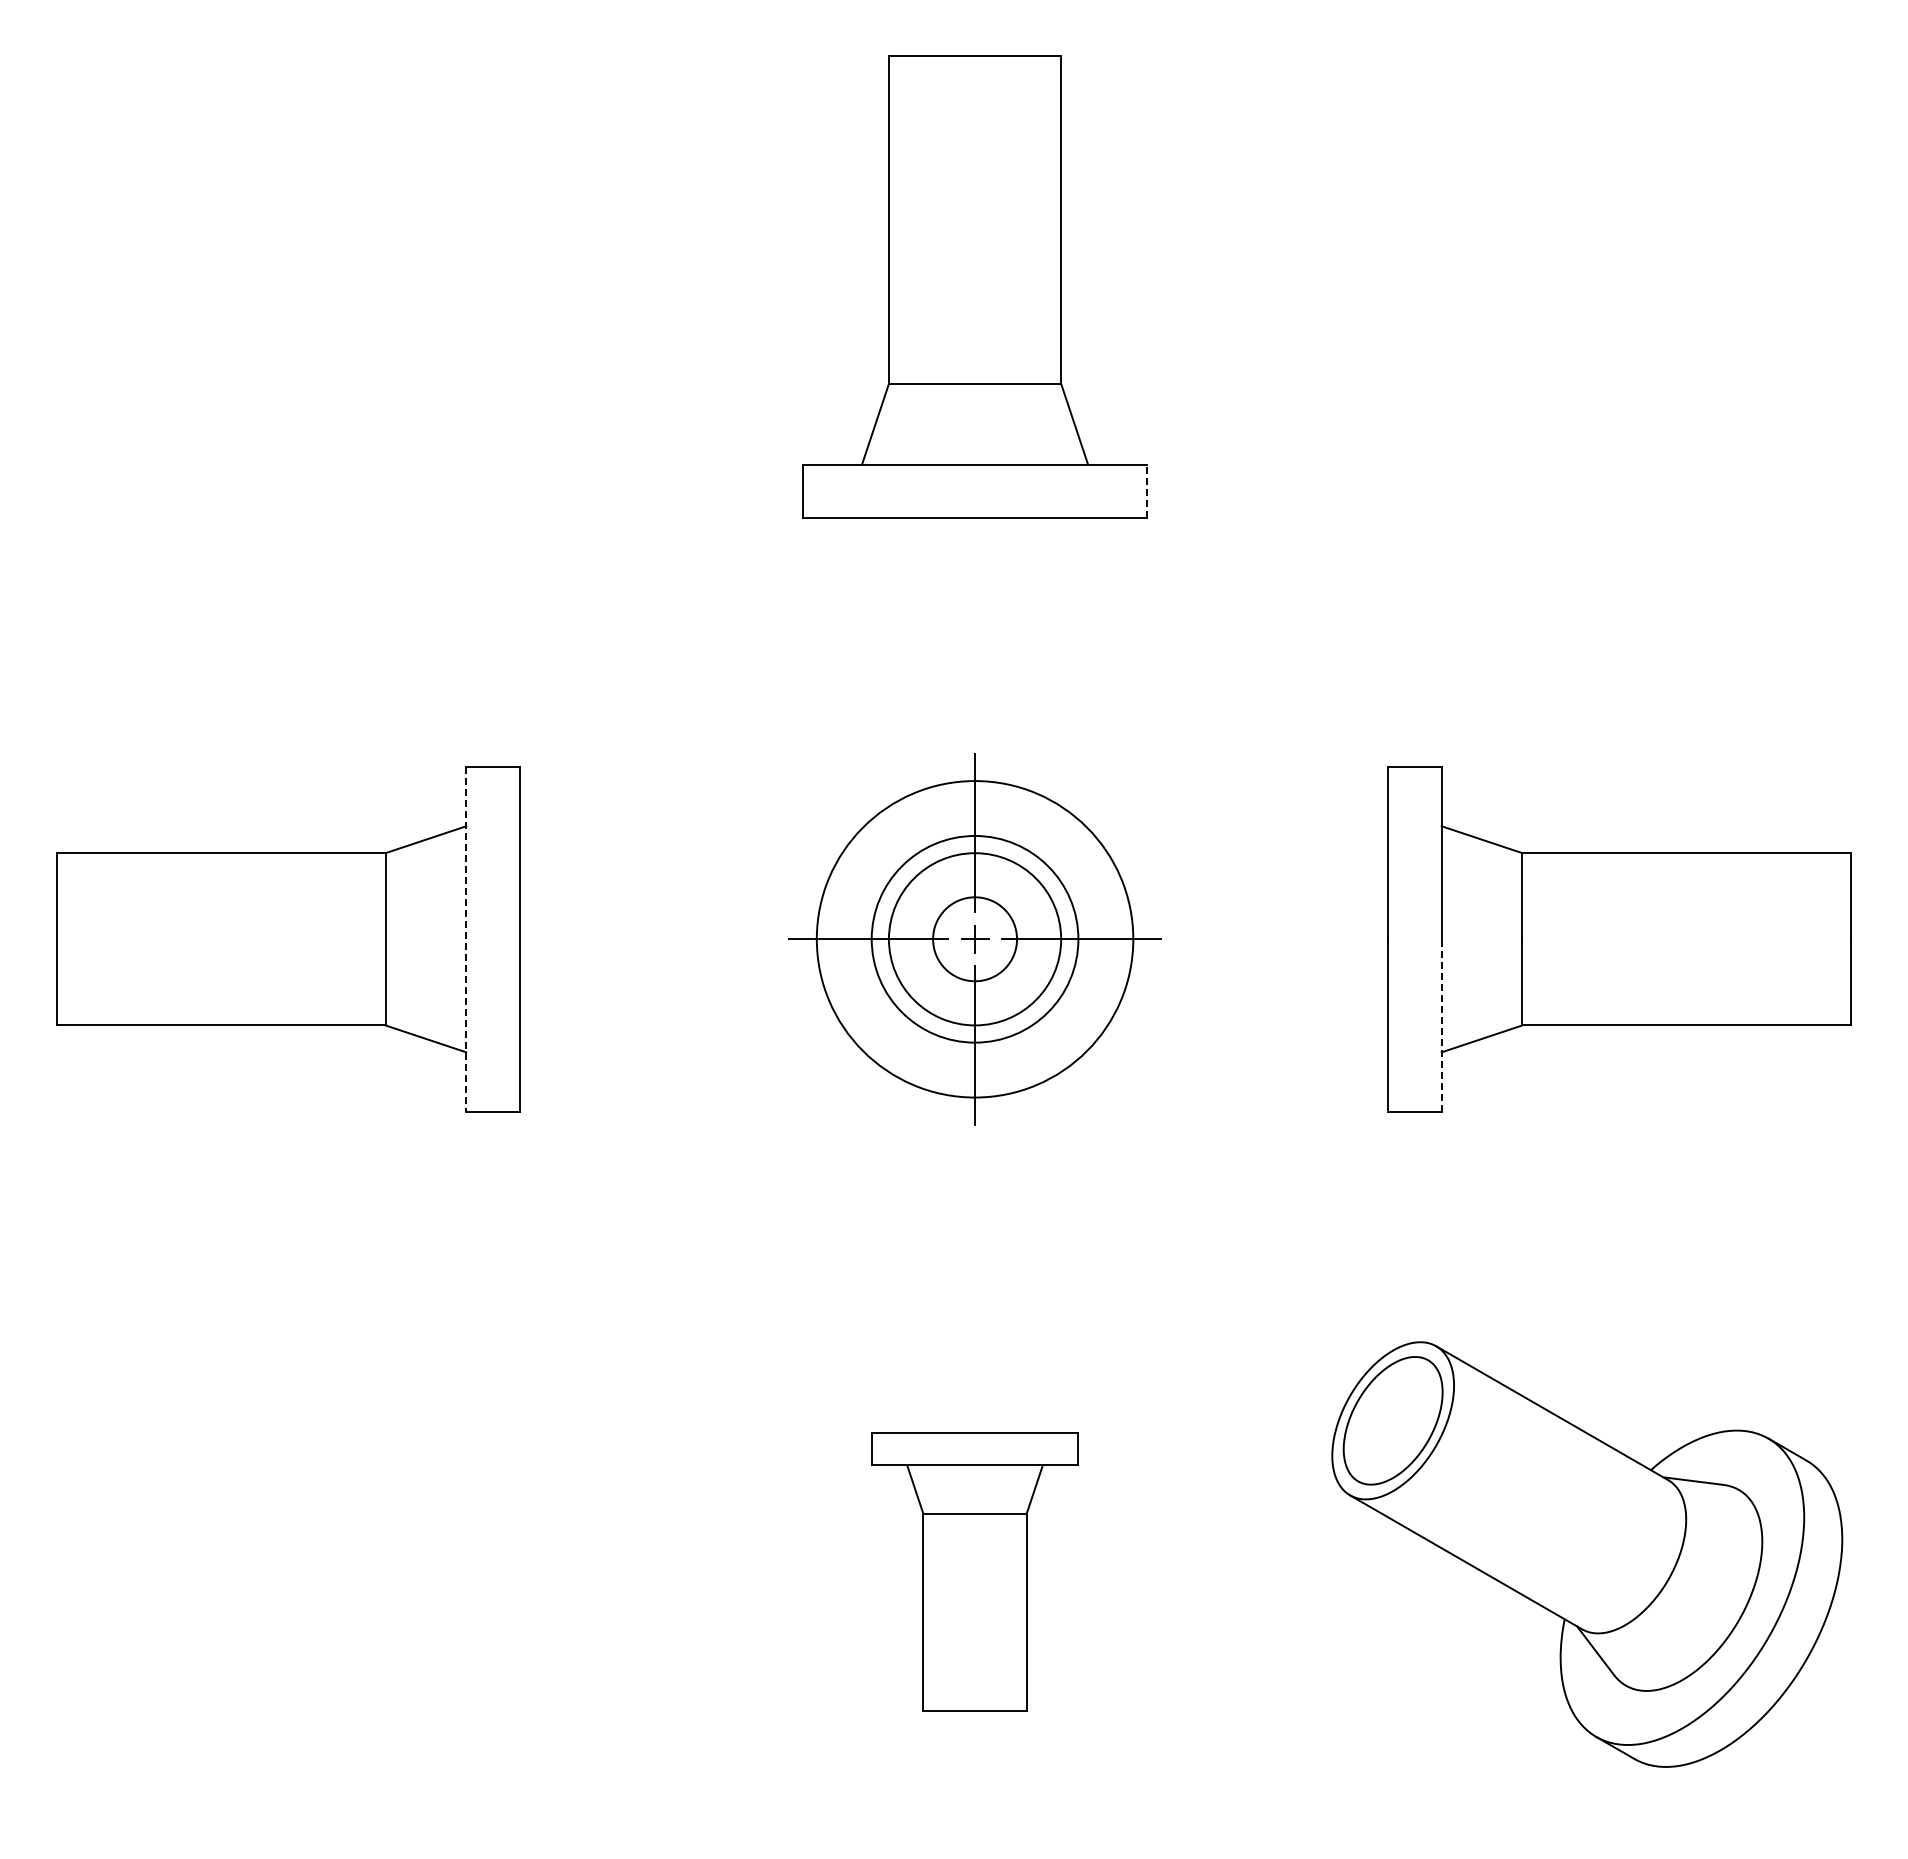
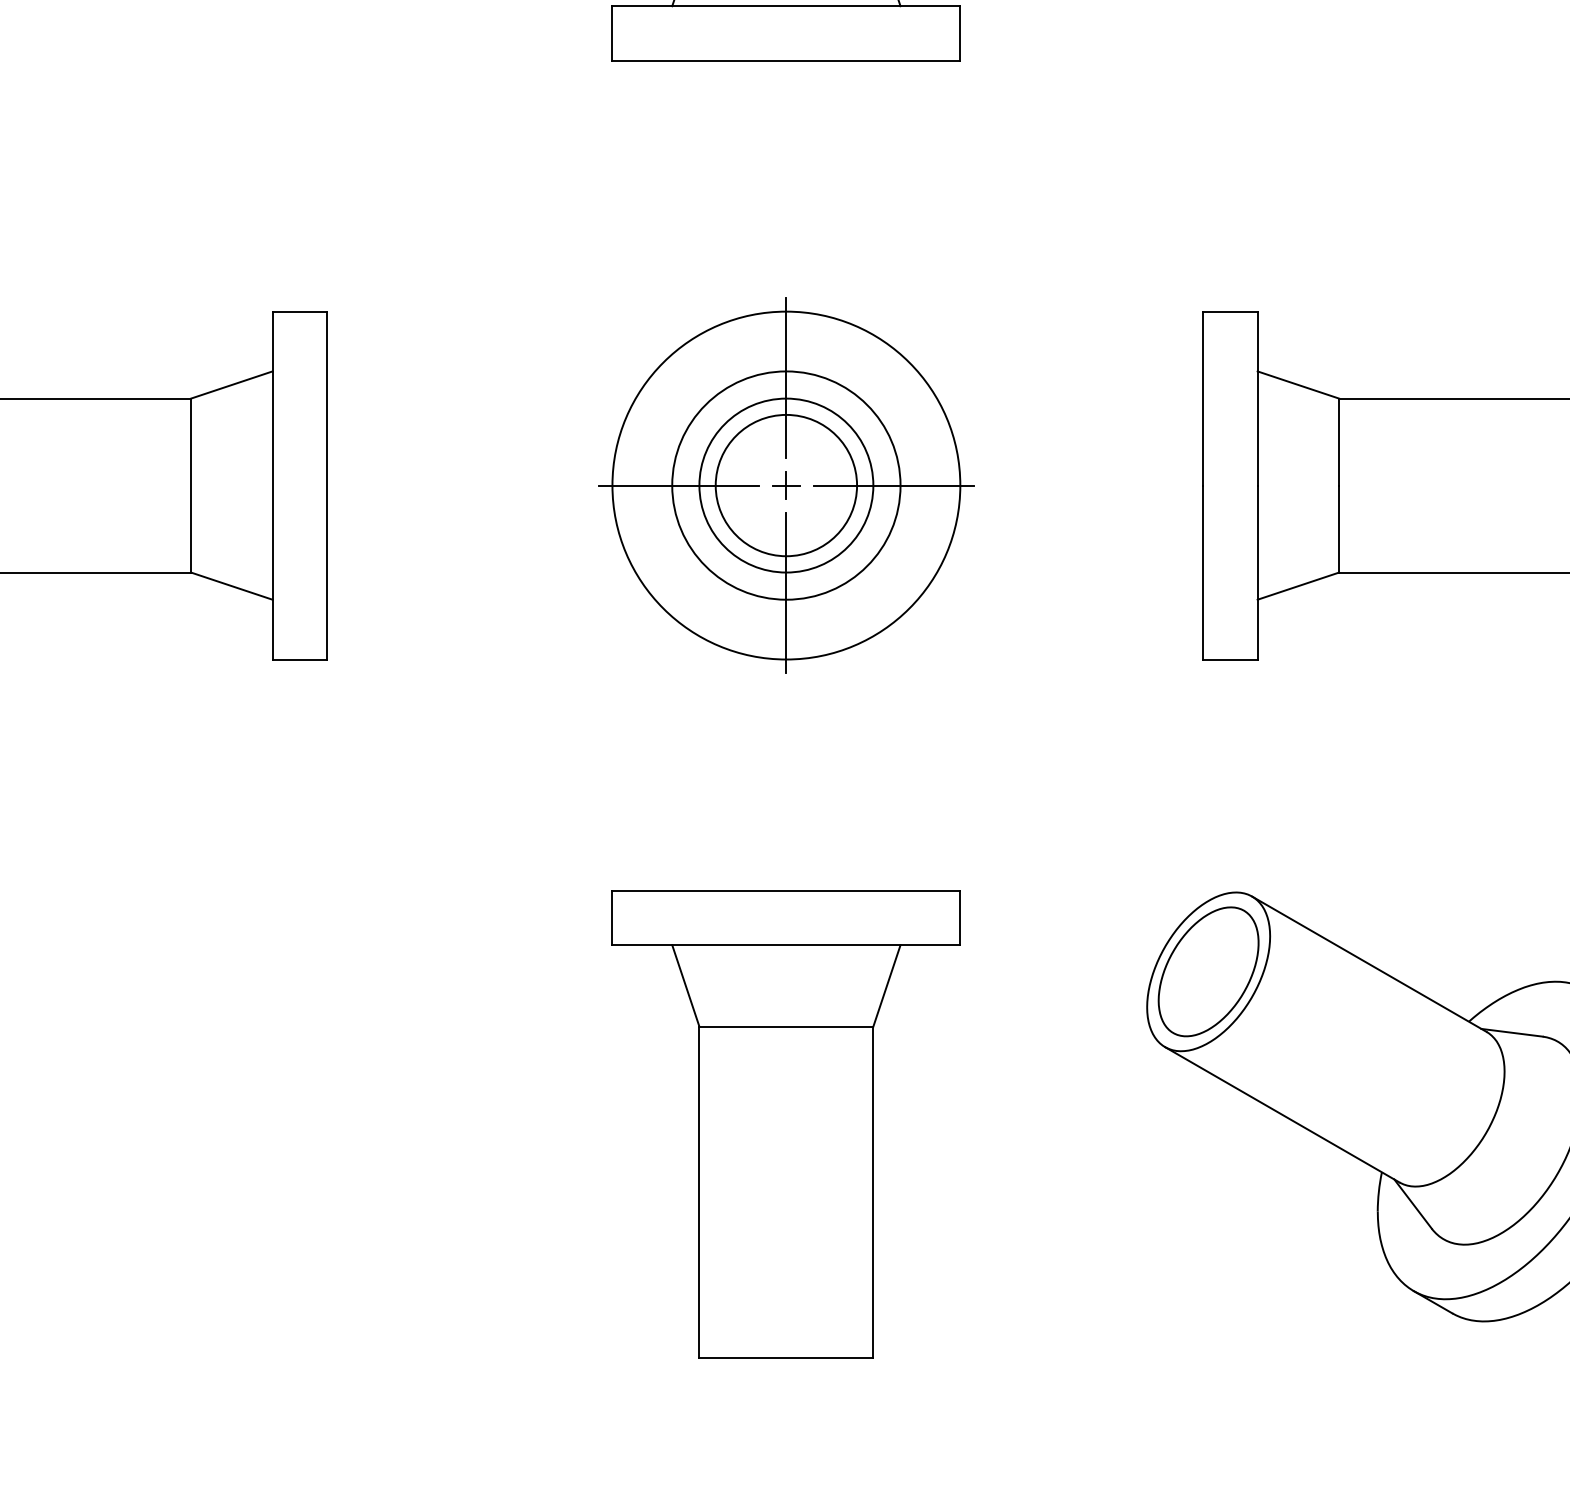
line: (1147, 491) -> (960, 33), dashed -> solid
line: (466, 939) -> (272, 485), dashed -> solid
circle: (974, 939) -> (785, 485), size x1.67
circle: (975, 939) -> (786, 485), size x0.71
circle: (975, 939) -> (786, 485), size x1.67
line: (1441, 1024) -> (1257, 571), dashed -> solid
part: (974, 1571) -> (785, 1124), size x1.67

